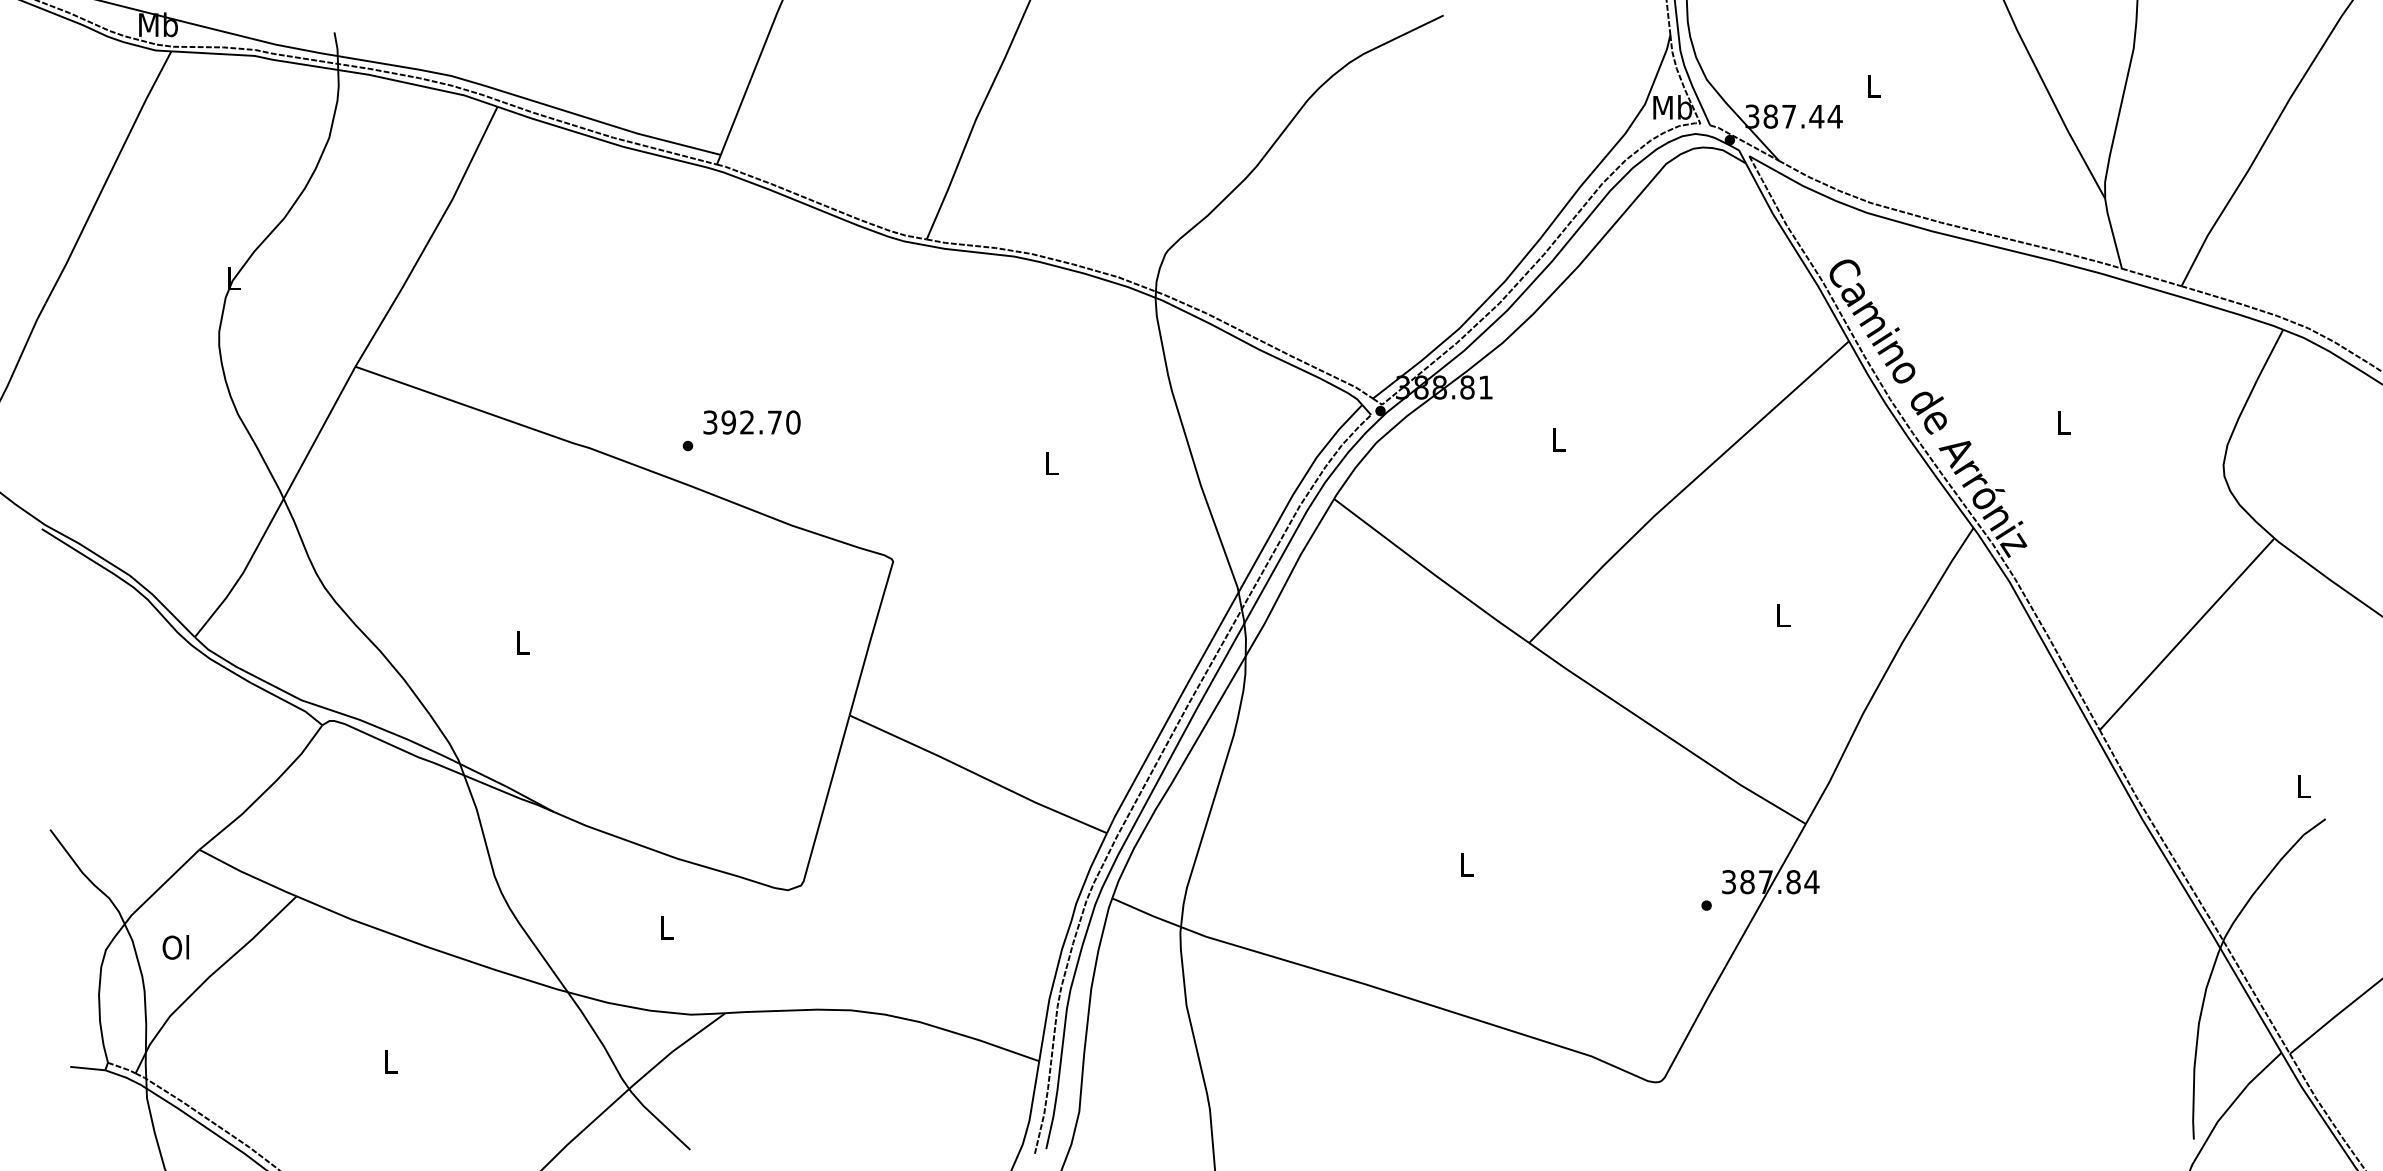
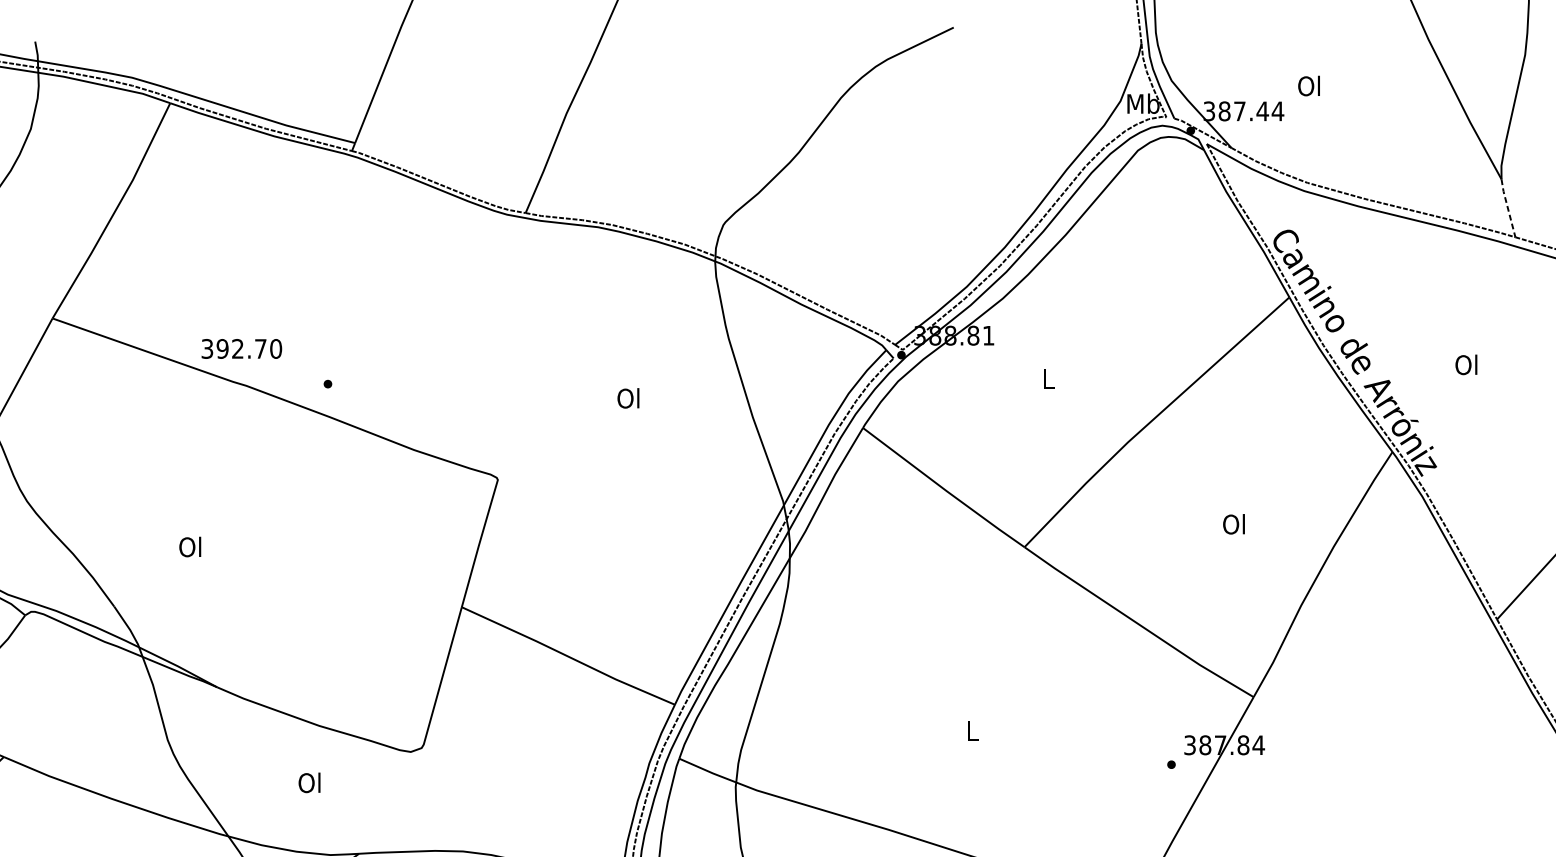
text: (1872, 85) -> (1308, 85), L -> Ol
line: (2112, 233) -> (1507, 208), solid -> dashed
text: (751, 422) -> (241, 348), moved
text: (2062, 422) -> (1466, 364), L -> Ol
text: (1050, 462) -> (628, 397), L -> Ol
text: (1781, 614) -> (1233, 523), L -> Ol
text: (521, 642) -> (190, 546), L -> Ol
text: (665, 927) -> (309, 782), L -> Ol

